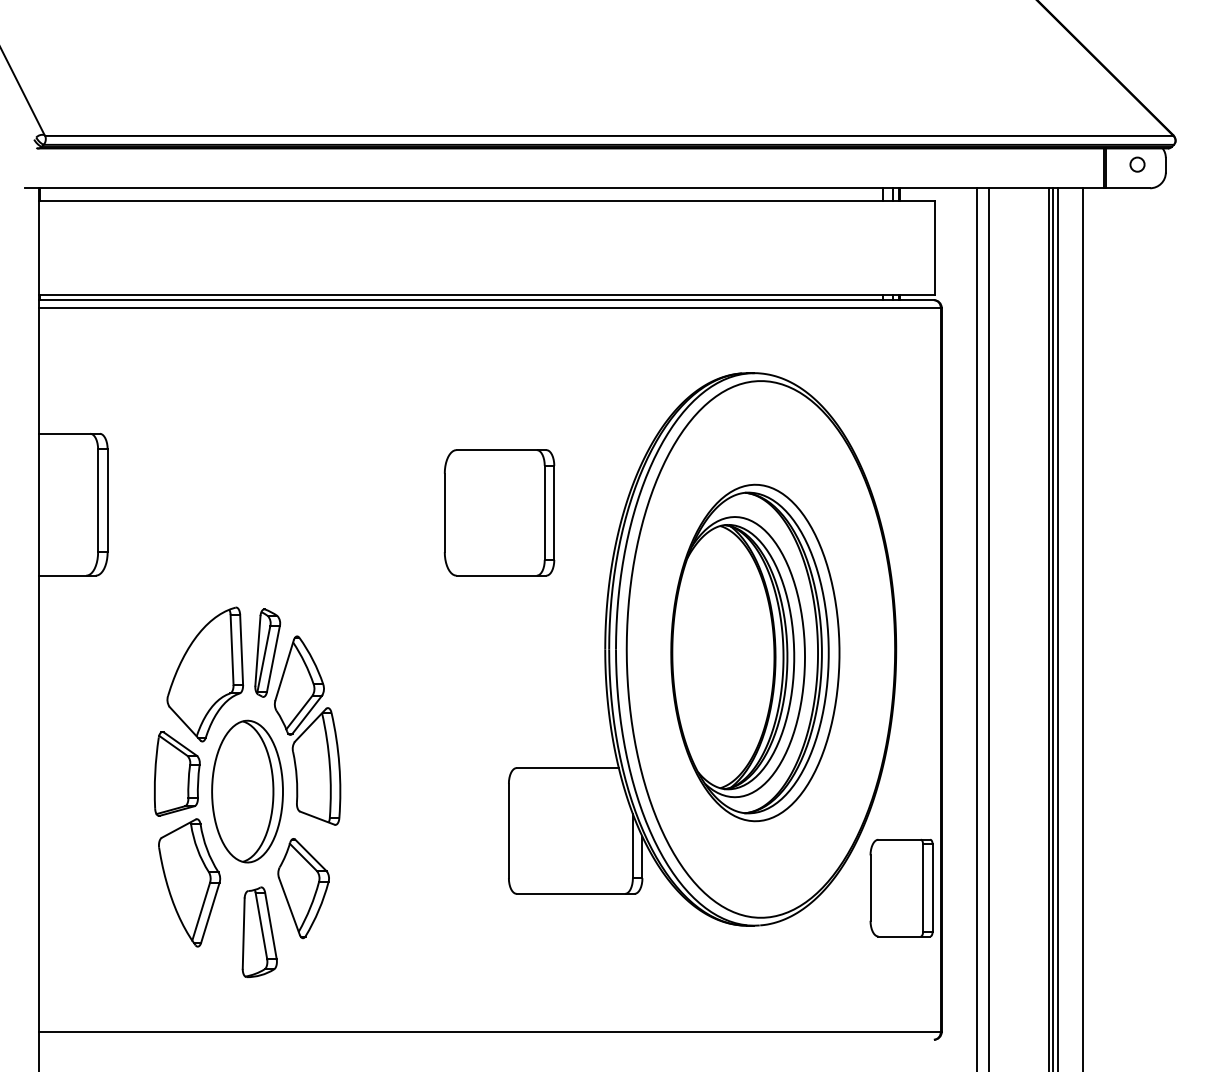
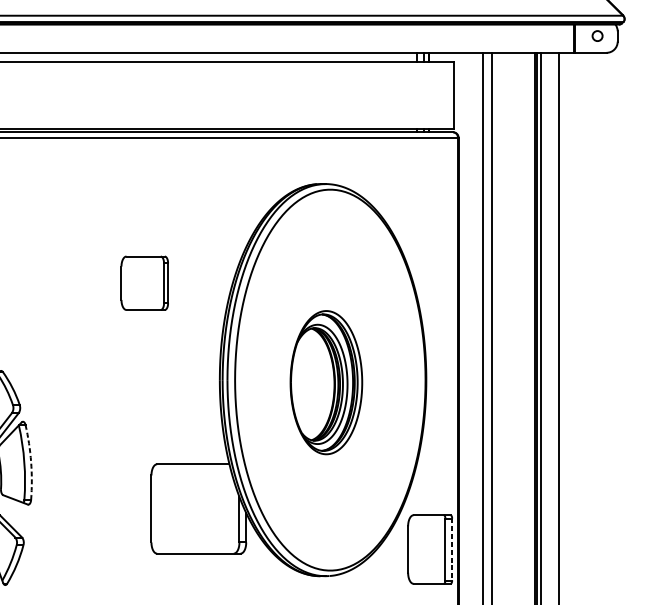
part: (499, 512) -> (144, 282), size x0.6
part: (755, 652) -> (326, 382), size x0.6
arc: (339, 765) -> (31, 462), solid -> dashed
line: (932, 888) -> (452, 549), solid -> dashed

